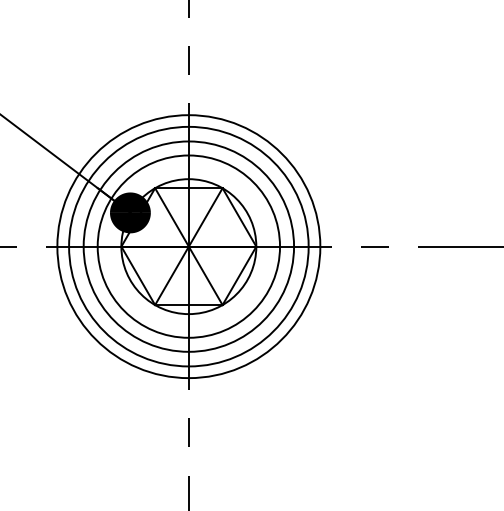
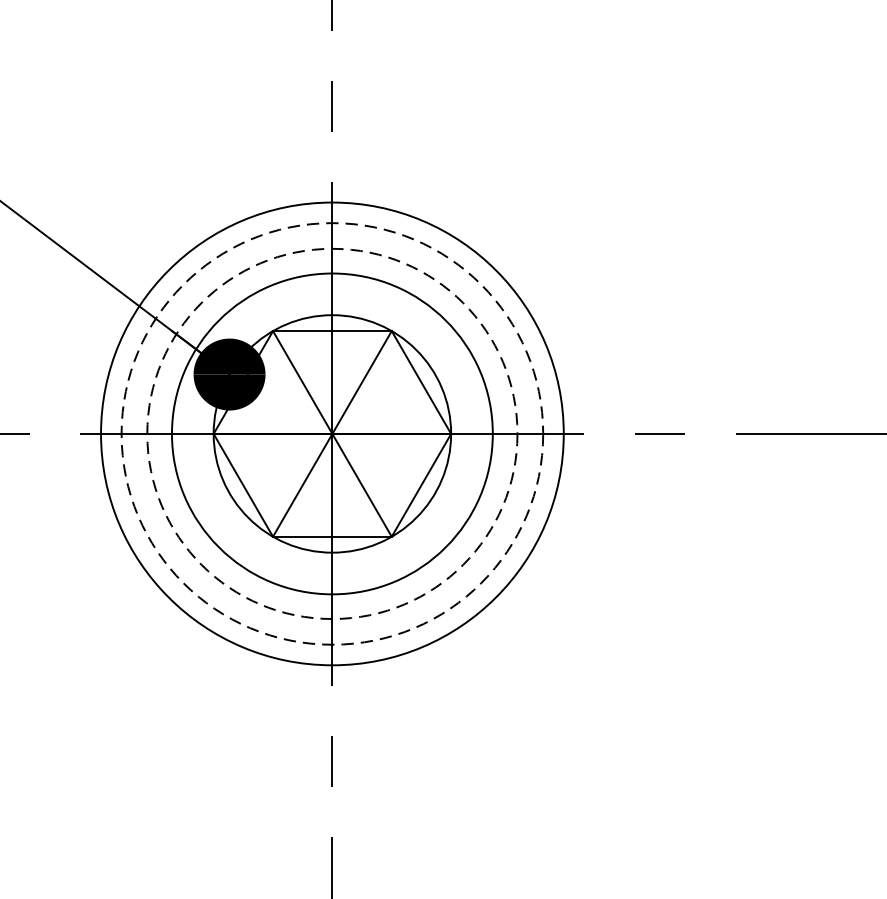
circle: (188, 246) -> (331, 433), solid -> dashed
circle: (188, 246) -> (331, 433), solid -> dashed

